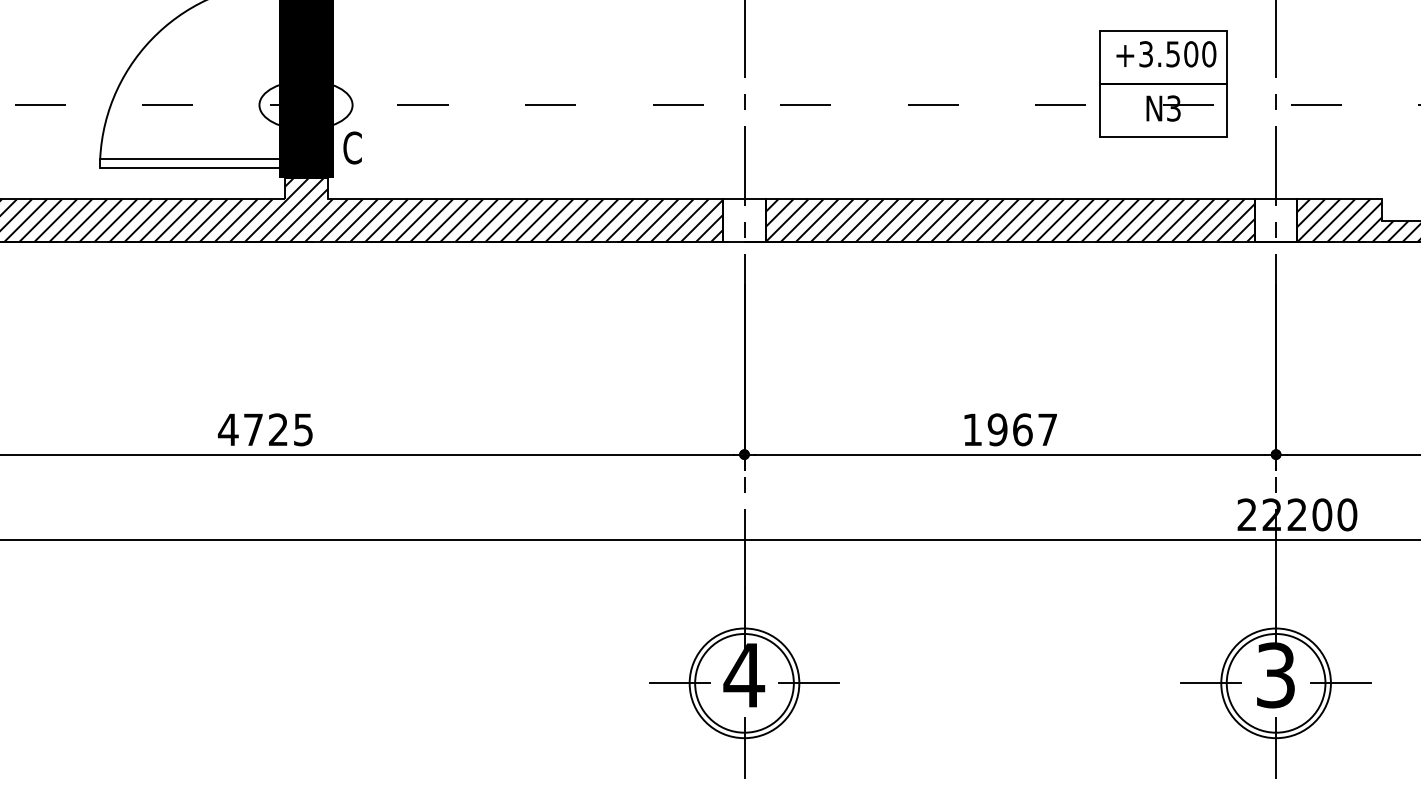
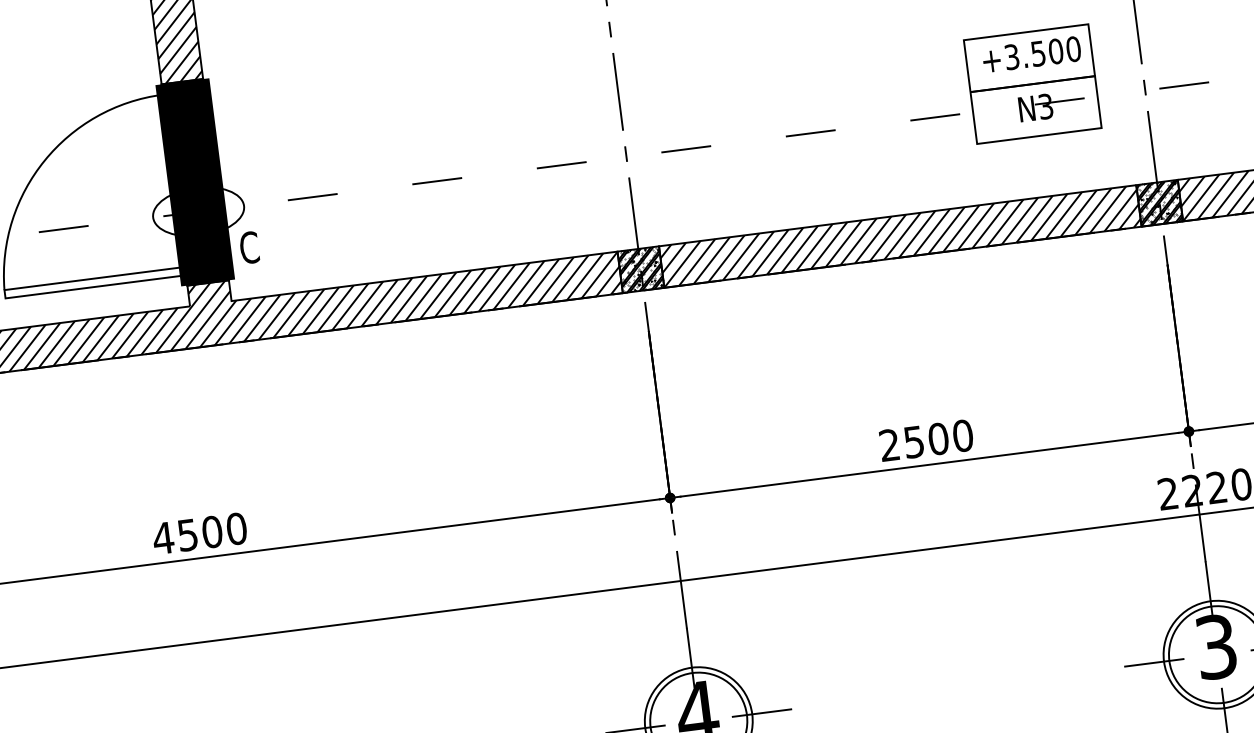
hatch: (744, 220) -> (640, 269), added
hatch: (1275, 220) -> (1159, 203), added
text: (278, 429) -> (212, 531), 4725 -> 4500
text: (1010, 429) -> (926, 440), 1967 -> 2500

